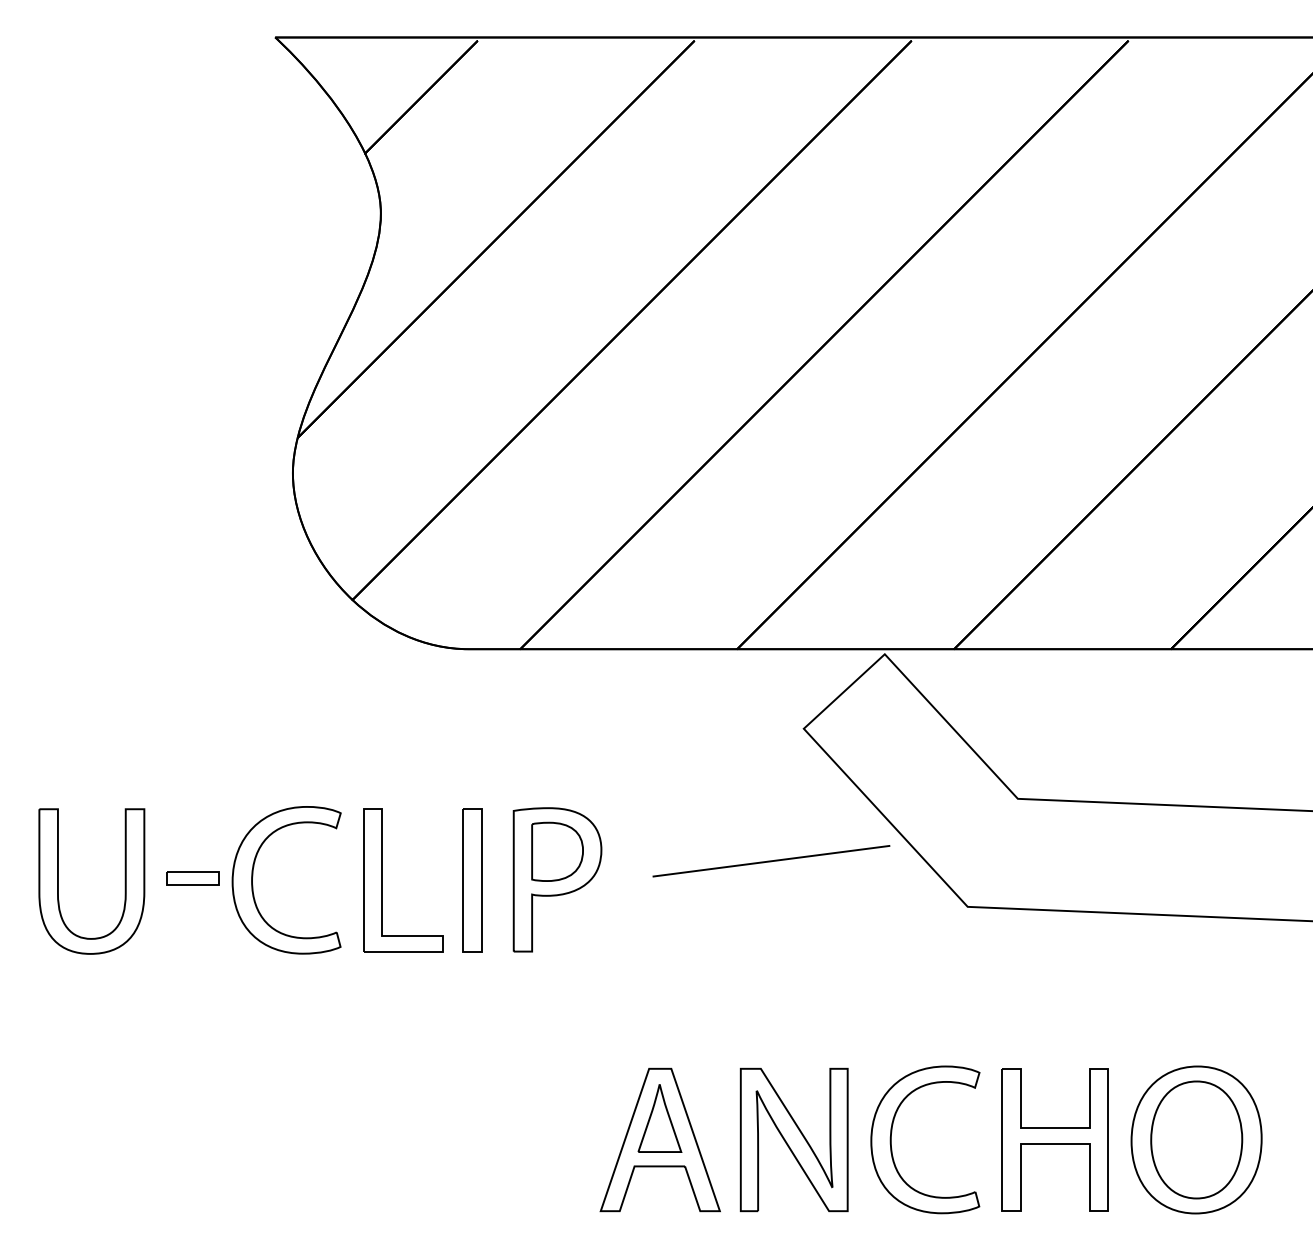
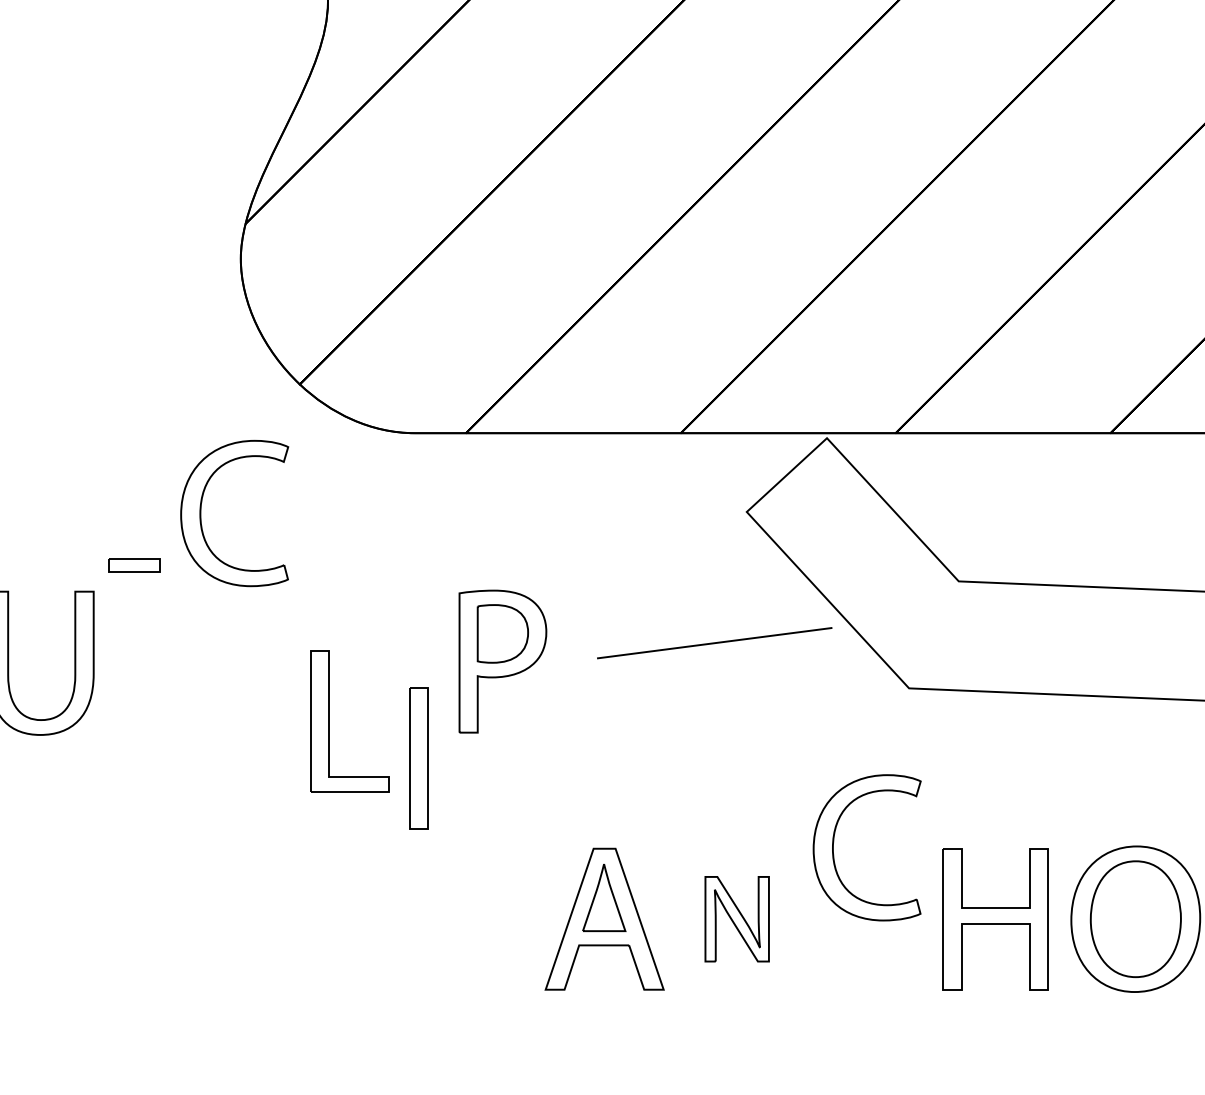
part: (253, 876) -> (201, 509), moved
part: (192, 878) -> (134, 565), moved
part: (382, 880) -> (329, 721), moved
part: (472, 880) -> (418, 758), moved
part: (892, 1132) -> (834, 840), moved
part: (793, 1139) -> (736, 918), size x0.6

